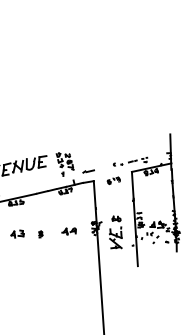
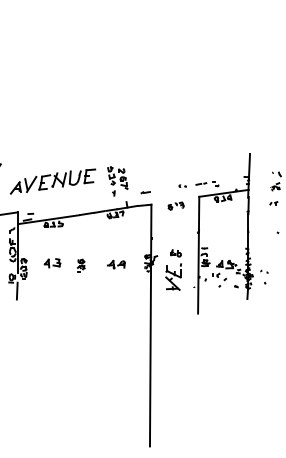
part: (117, 163) -> (182, 185), size x0.62
part: (88, 171) -> (145, 192), size x0.62
part: (40, 234) -> (80, 265), size x1.67

